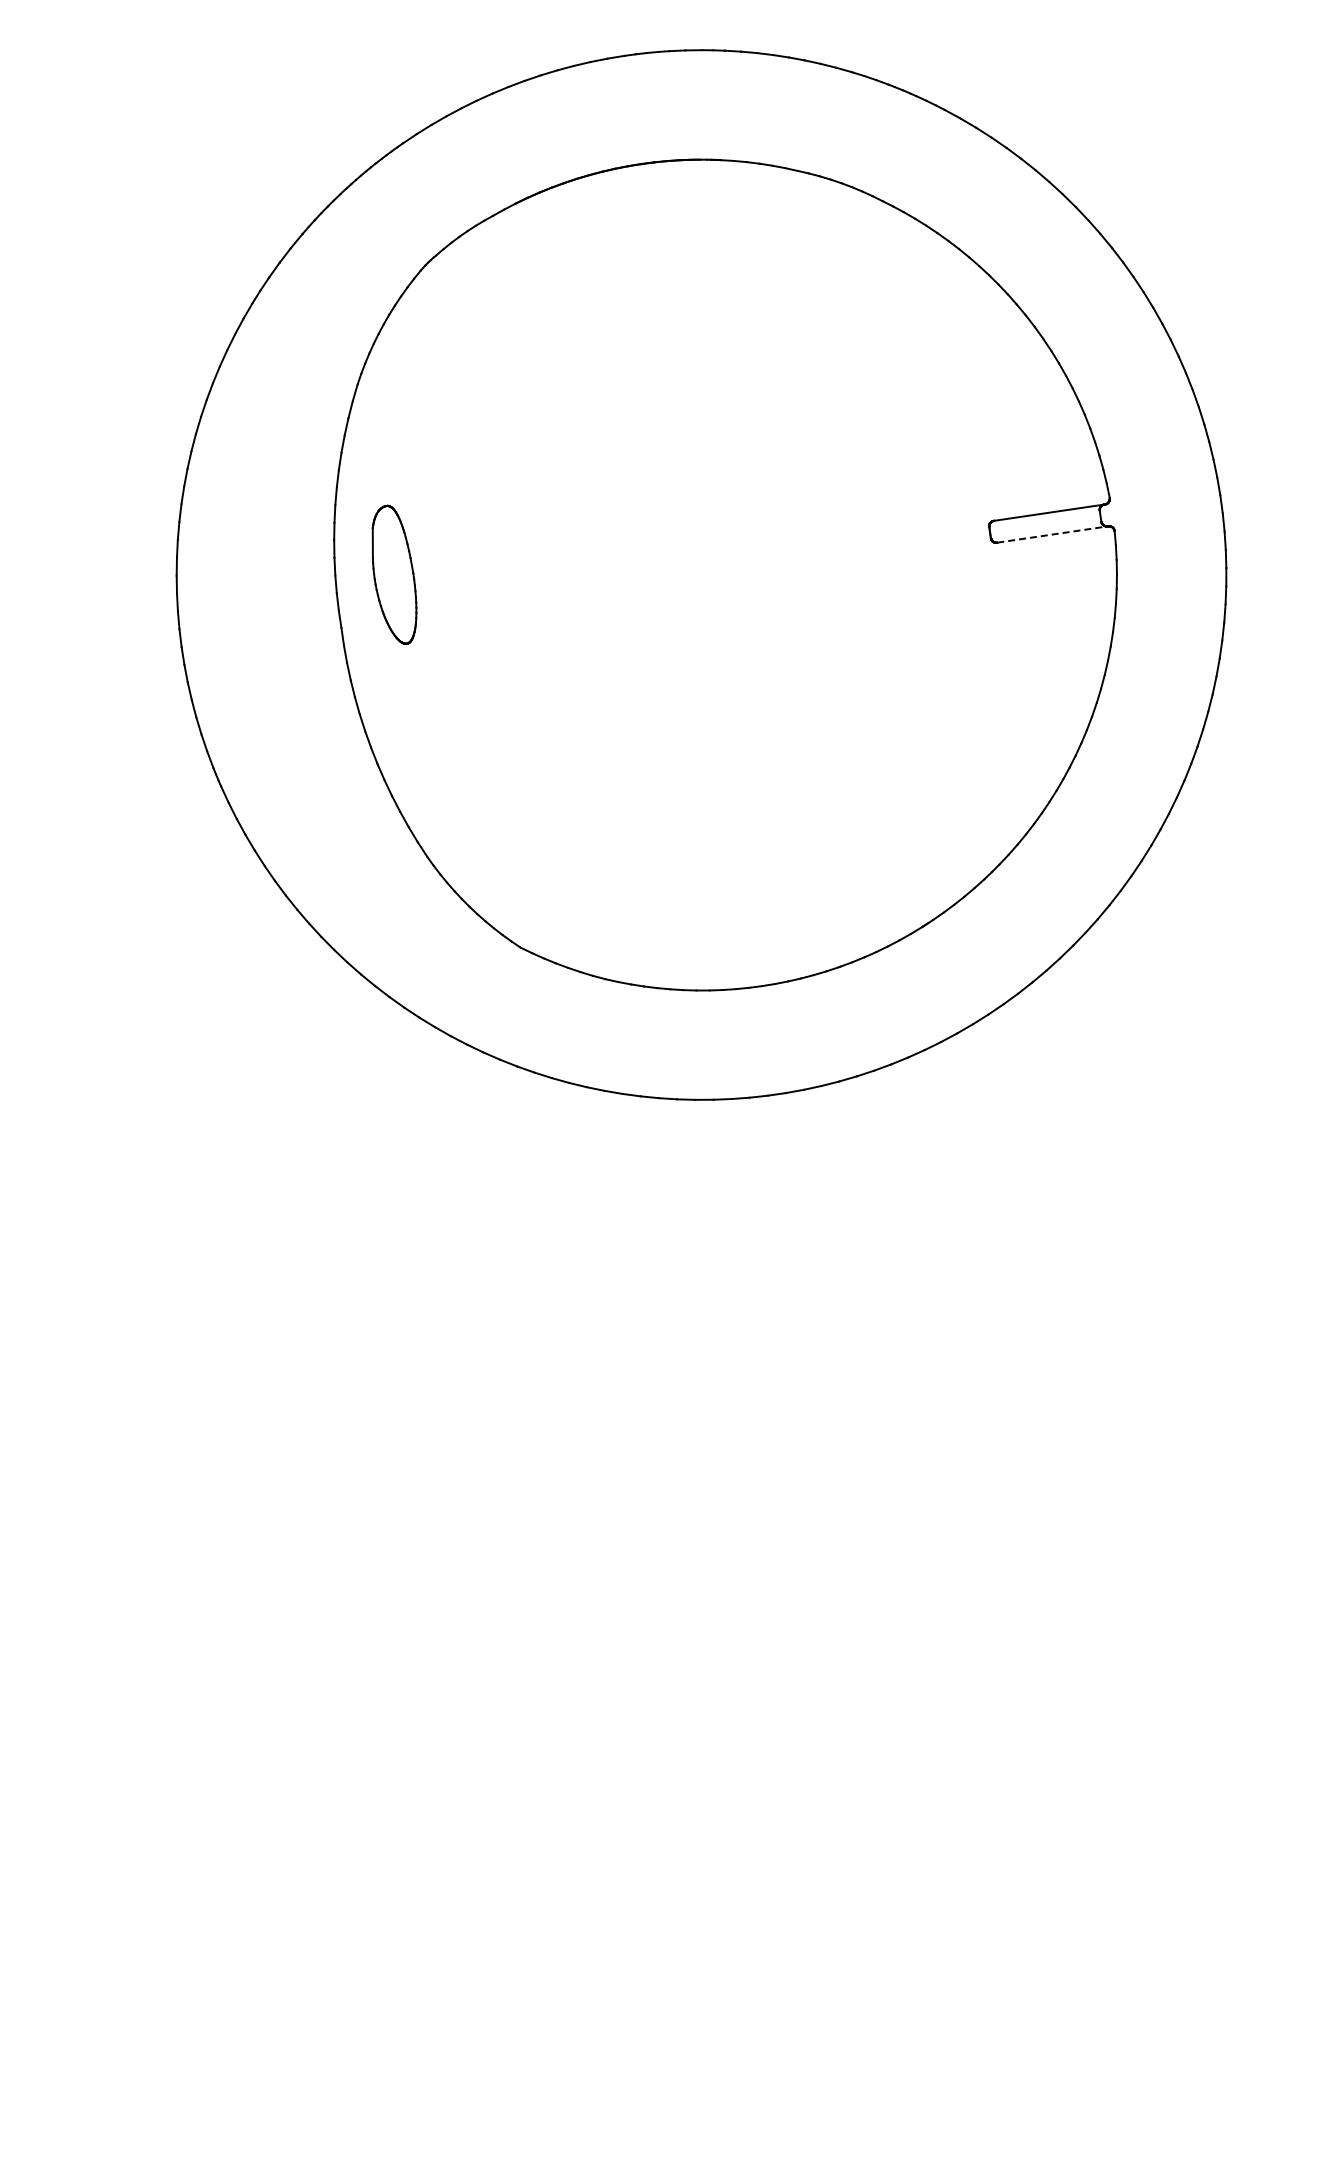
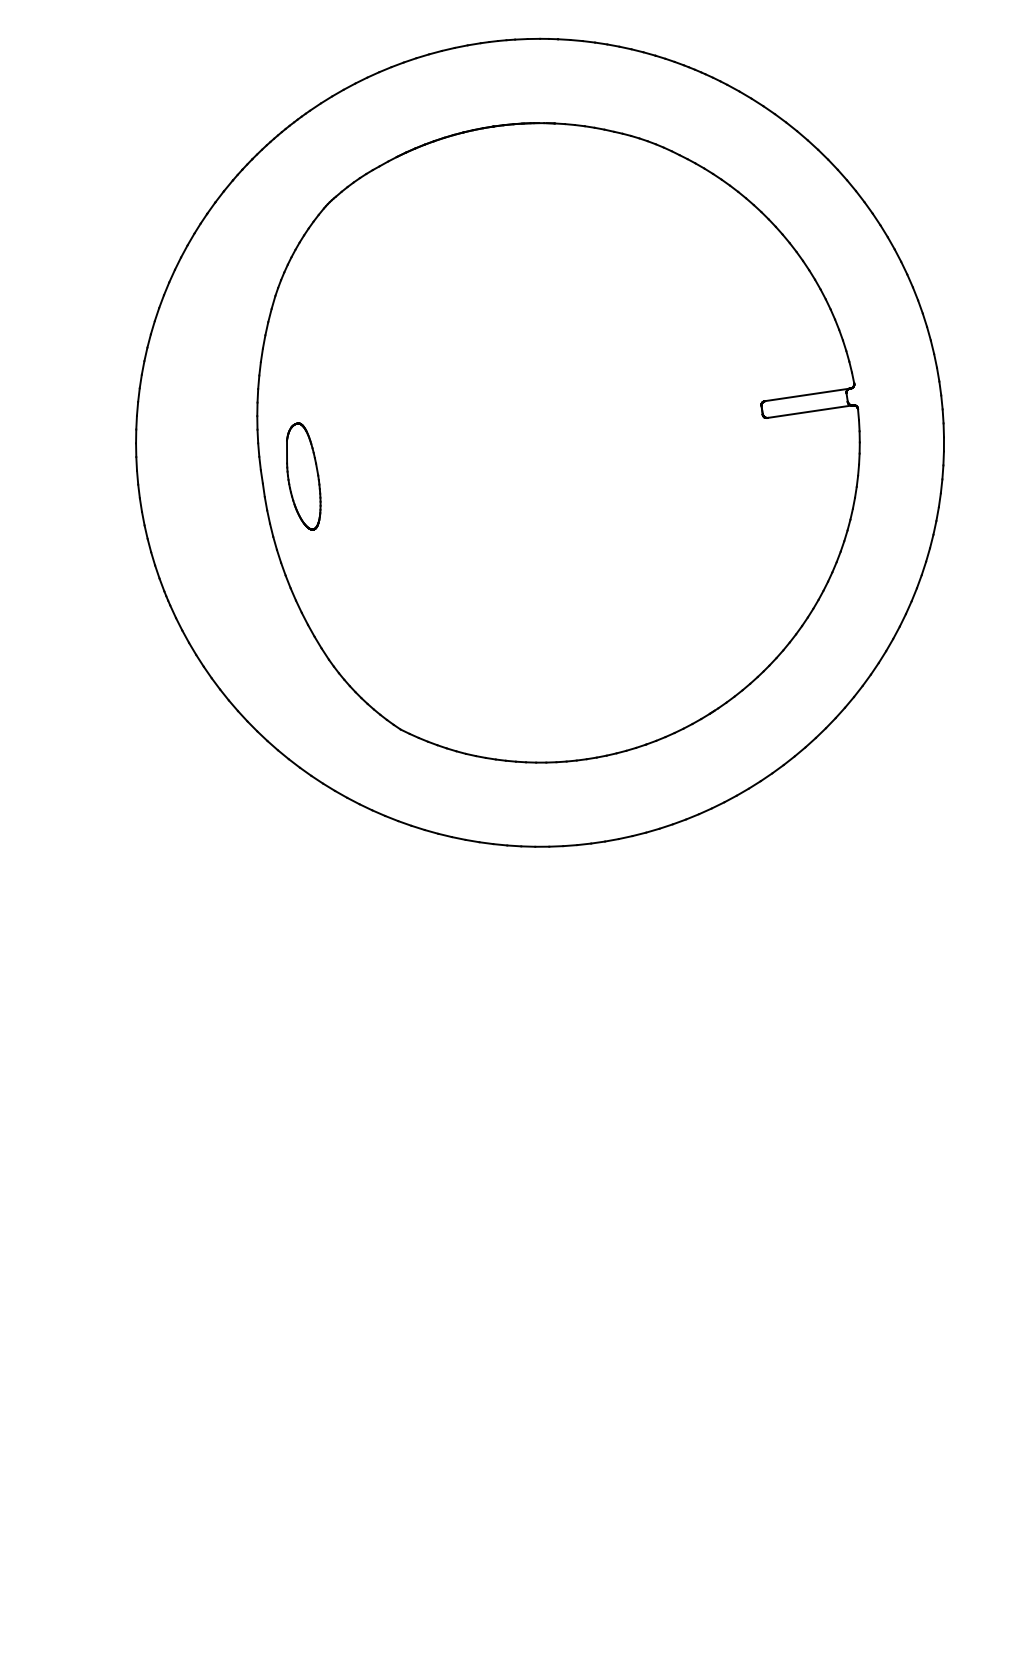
line: (1053, 534) -> (810, 411), dashed -> solid
part: (394, 574) -> (303, 476), moved

